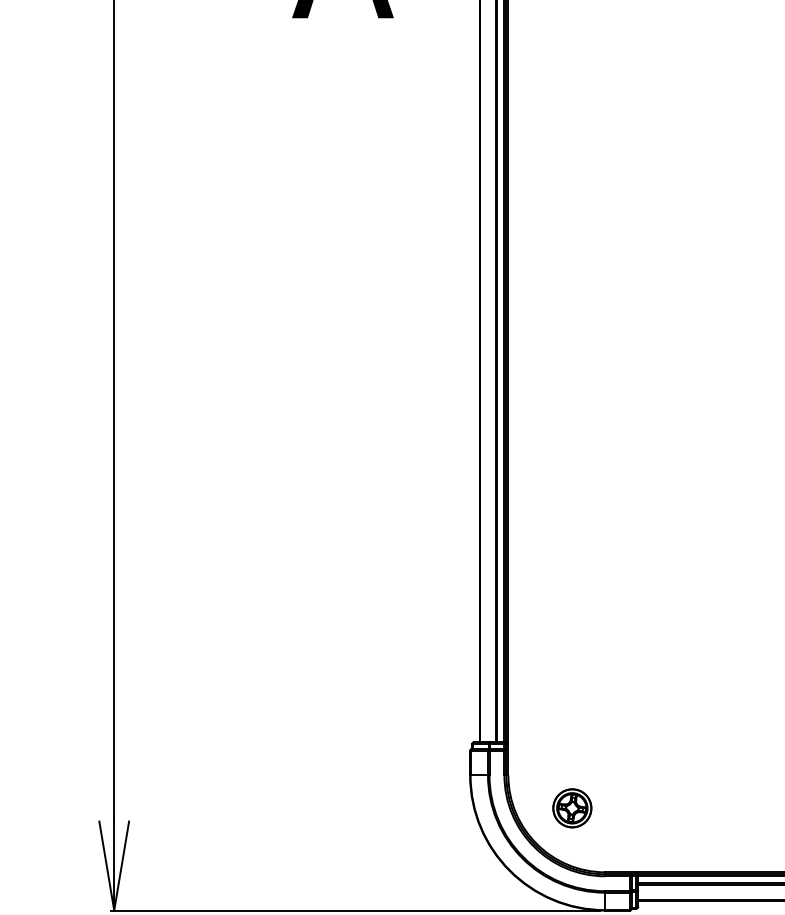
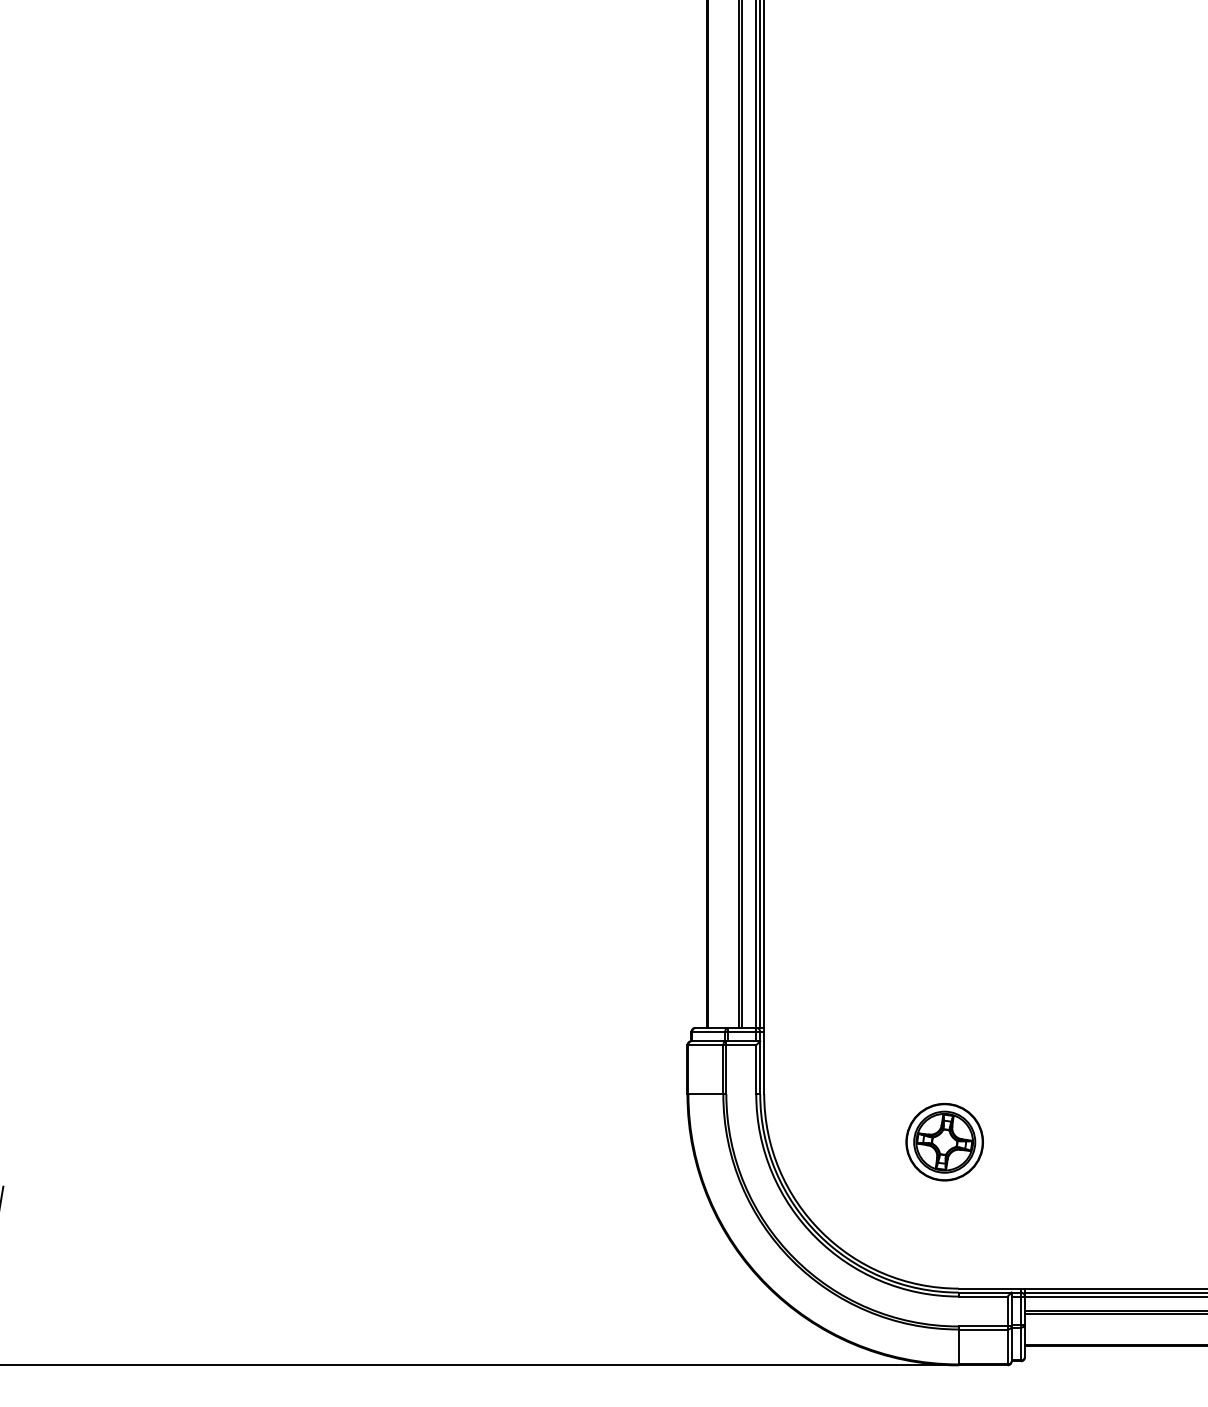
part: (572, 808) -> (944, 1142), moved

